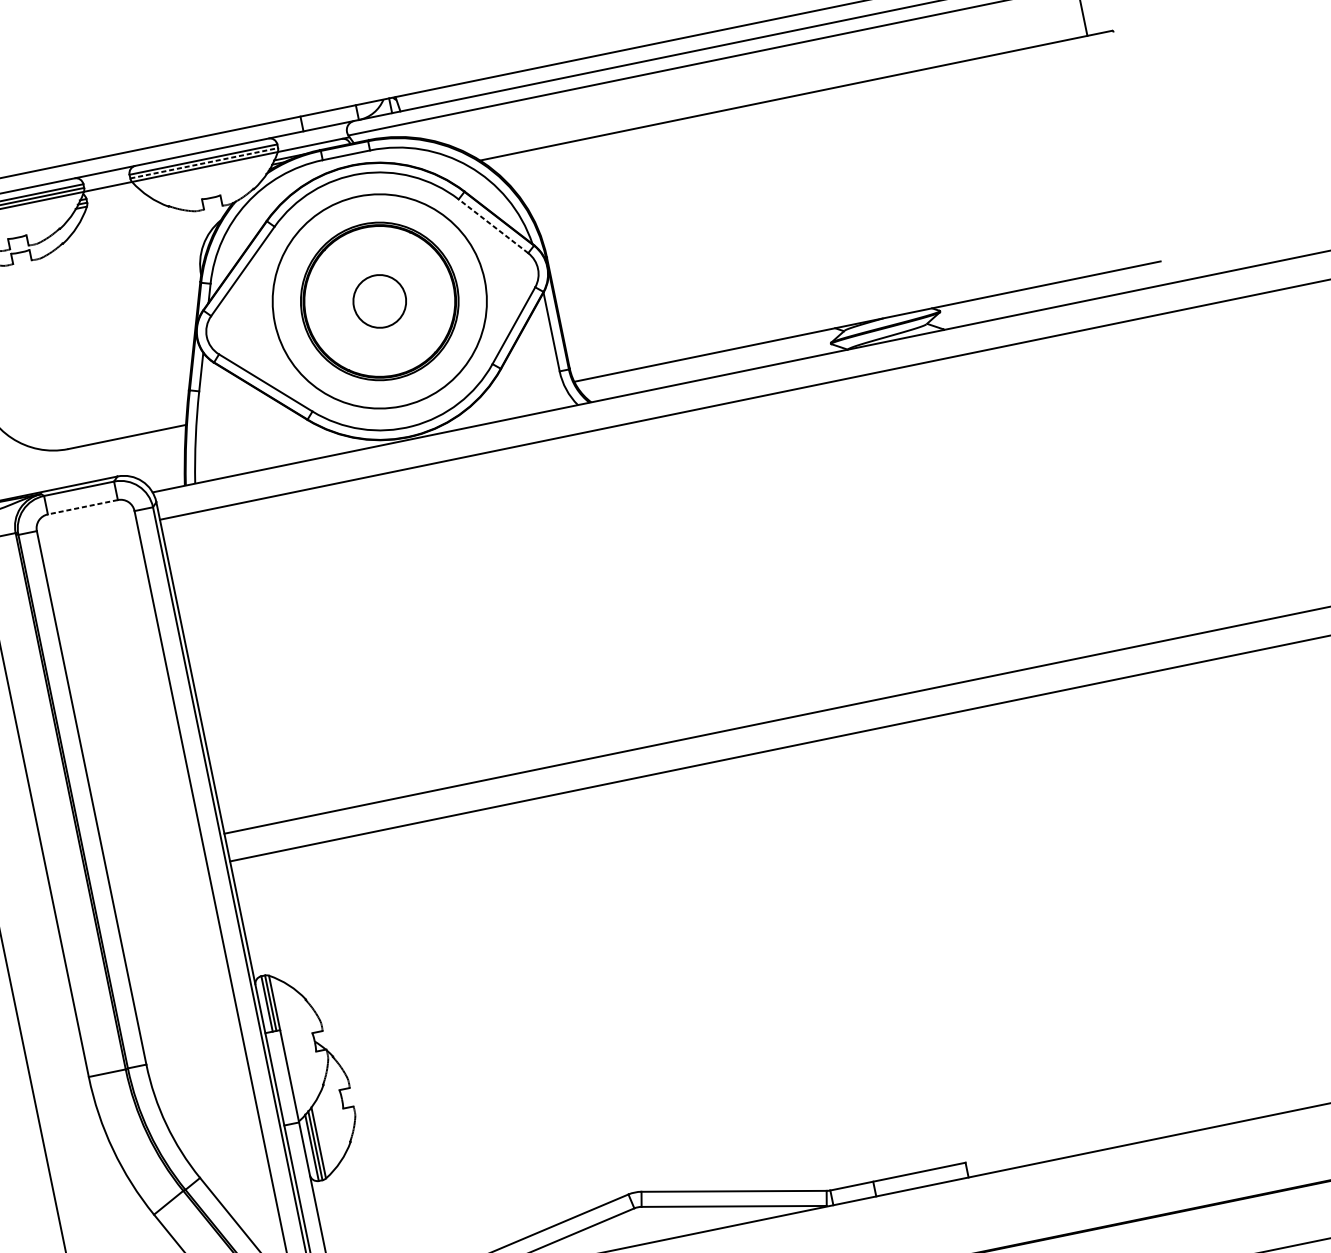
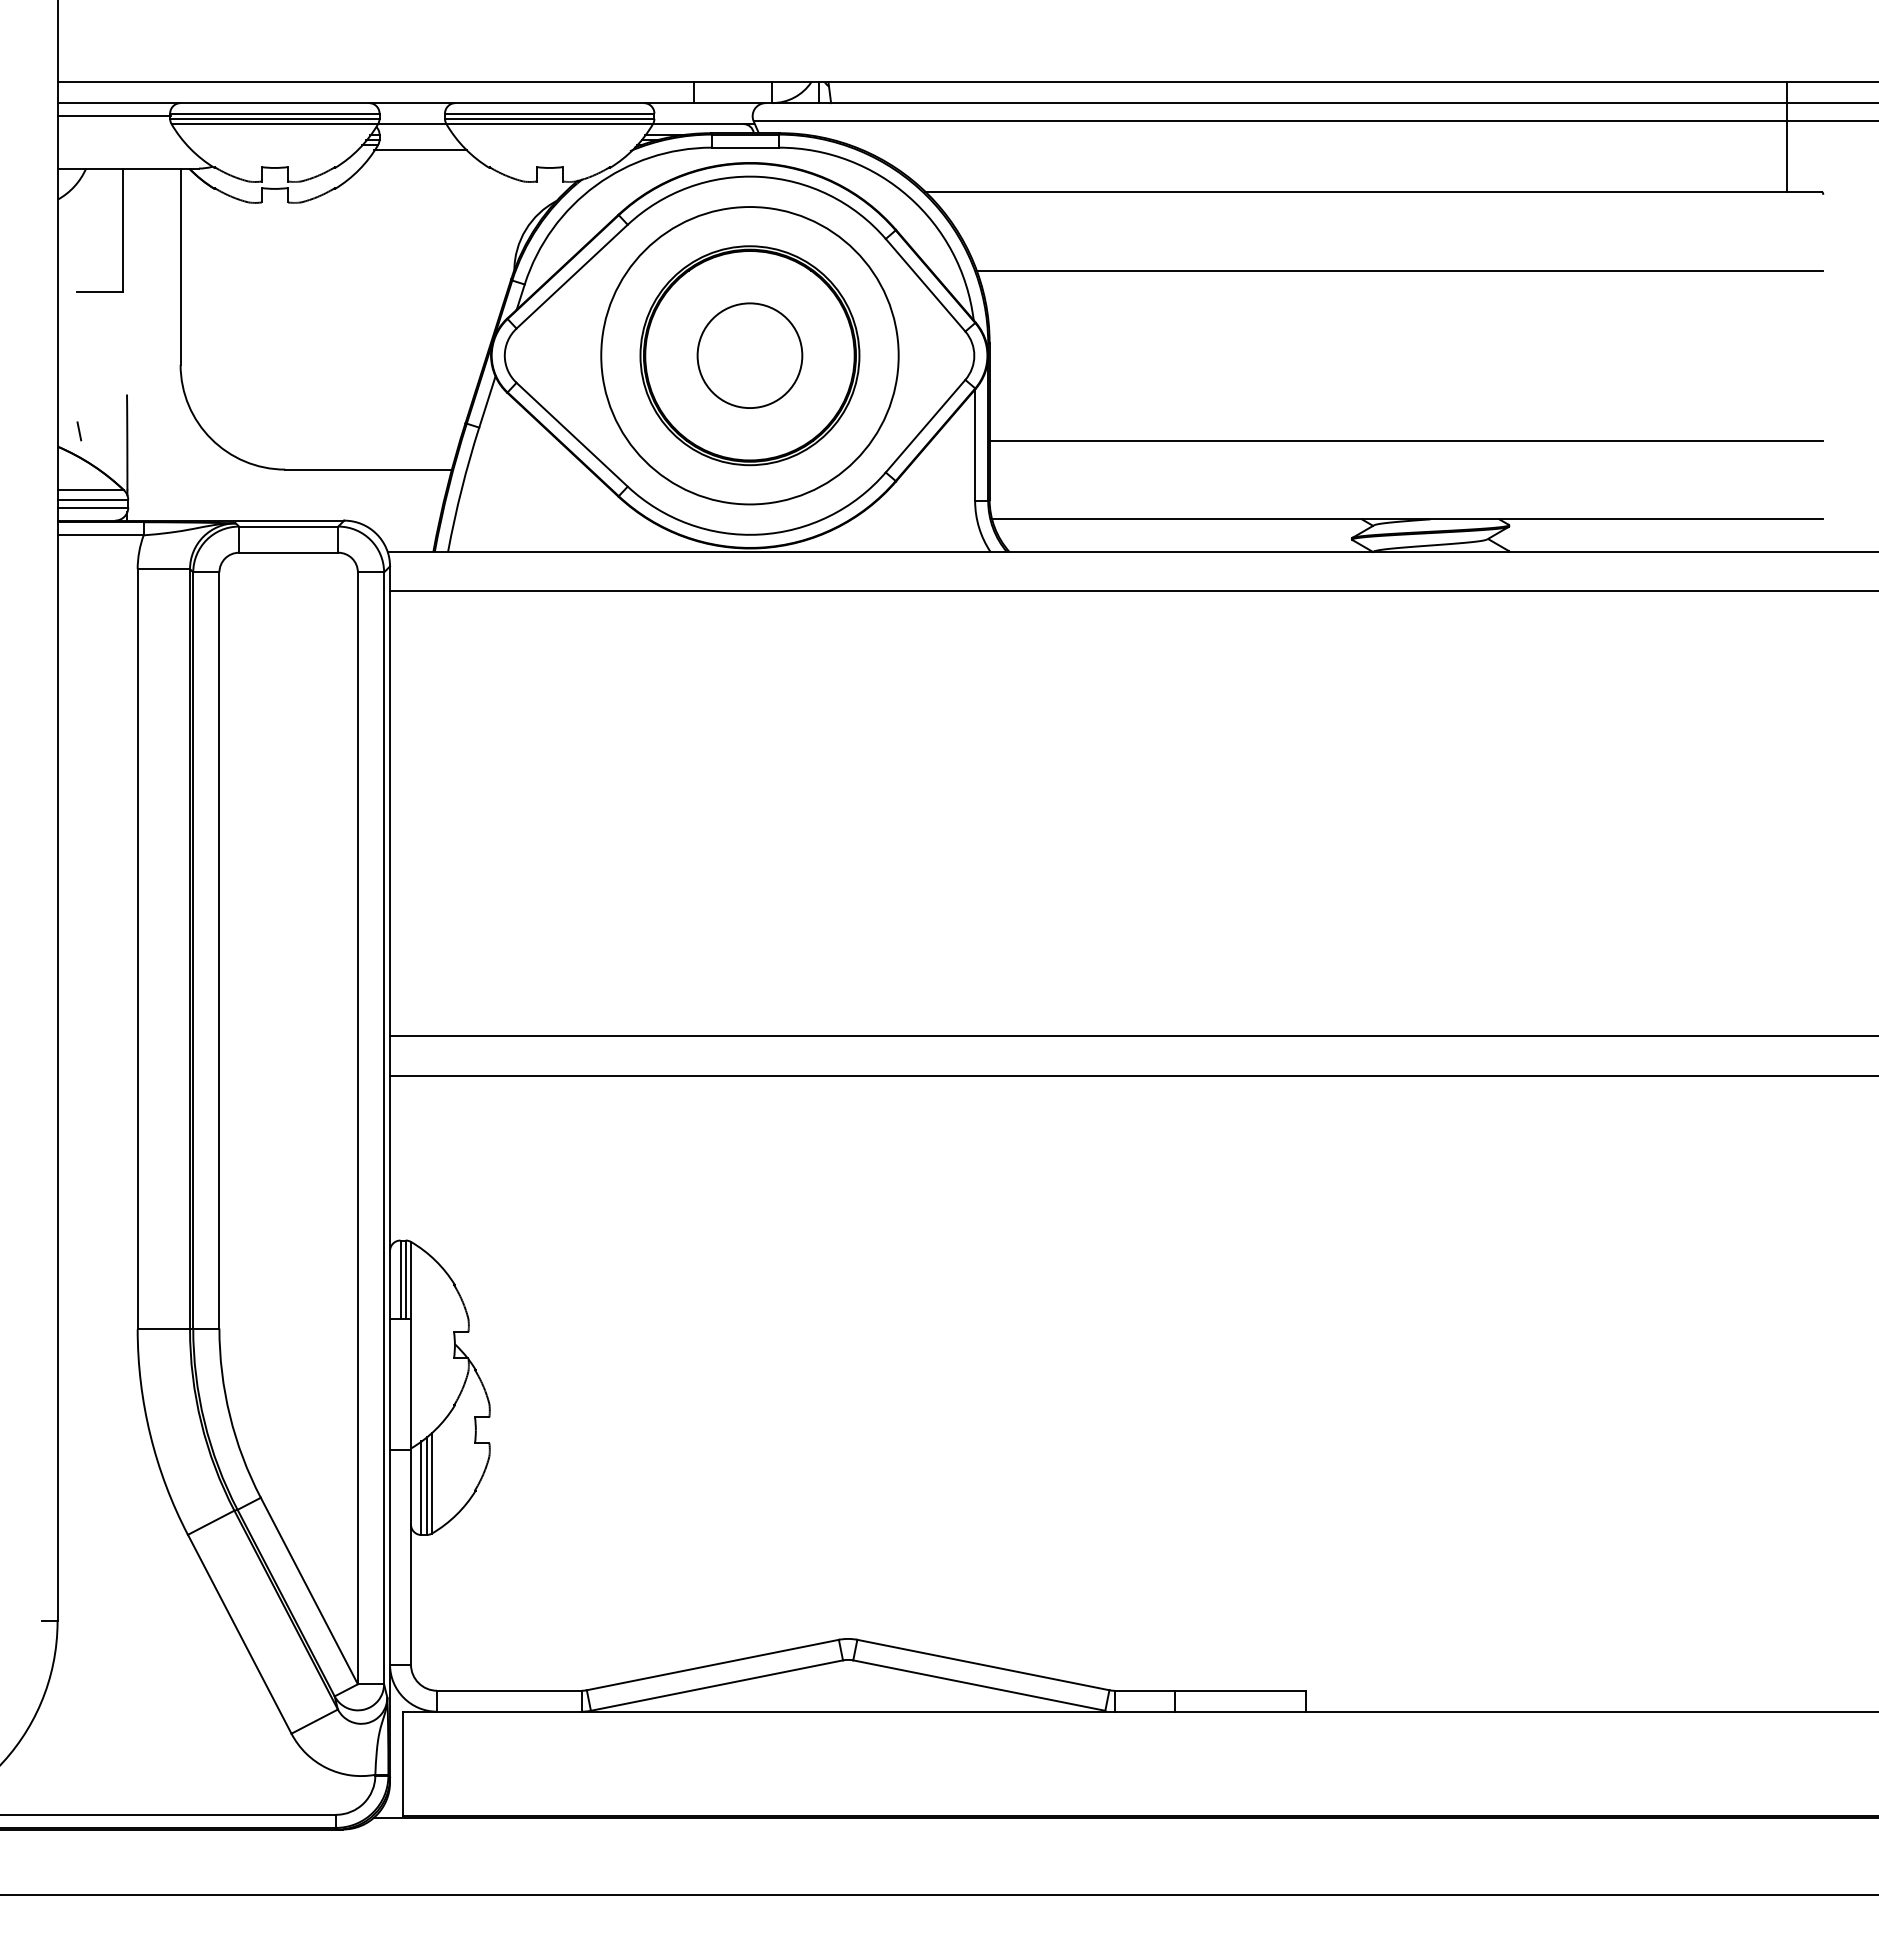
line: (825, 147) -> (1399, 270), added
line: (204, 163) -> (549, 118), dashed -> solid
line: (117, 204) -> (420, 150), added
line: (493, 225) -> (925, 284), dashed -> solid
line: (855, 266) -> (1406, 440), added
circle: (379, 301) -> (749, 355), size x1.43
line: (82, 507) -> (288, 552), dashed -> solid

